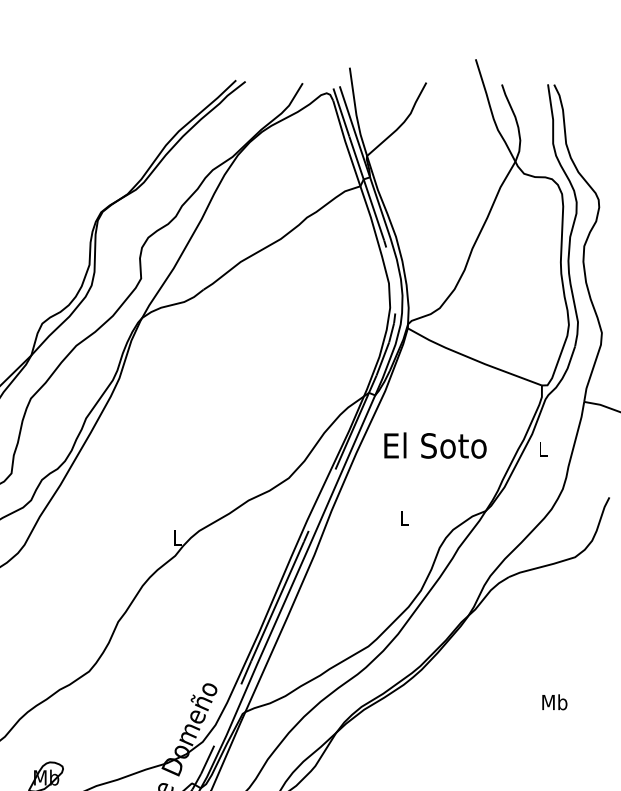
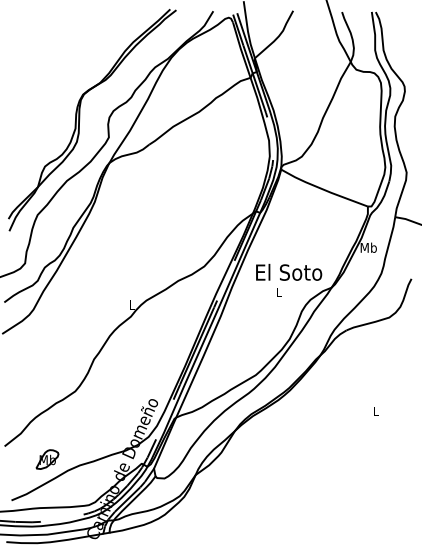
text: (436, 444) -> (289, 271), moved
text: (542, 448) -> (368, 247), L -> Mb
text: (555, 702) -> (376, 411), Mb -> L

